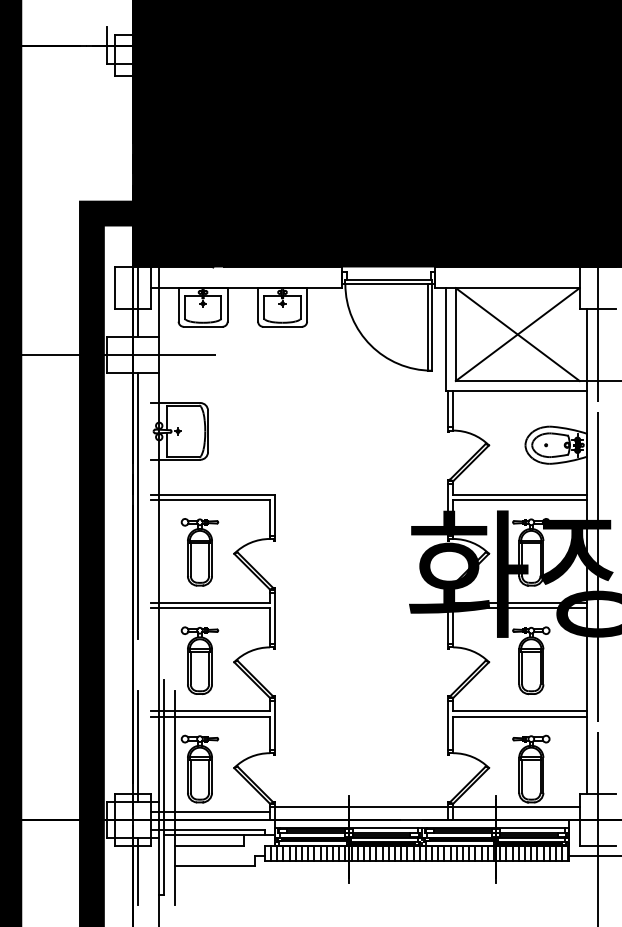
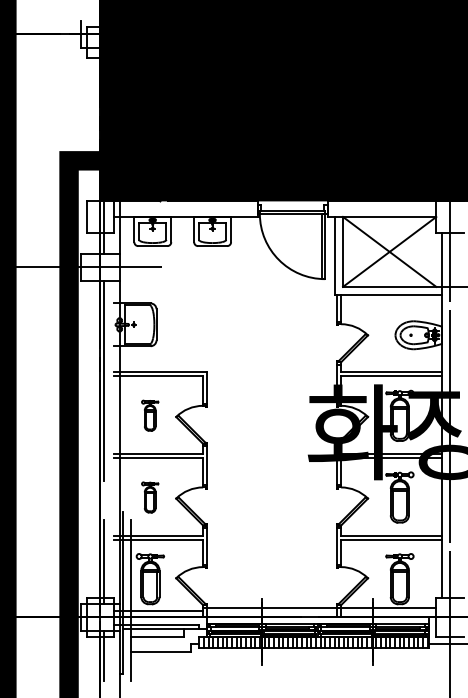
part: (198, 551) -> (149, 415), size x0.6
part: (198, 660) -> (149, 497), size x0.6

